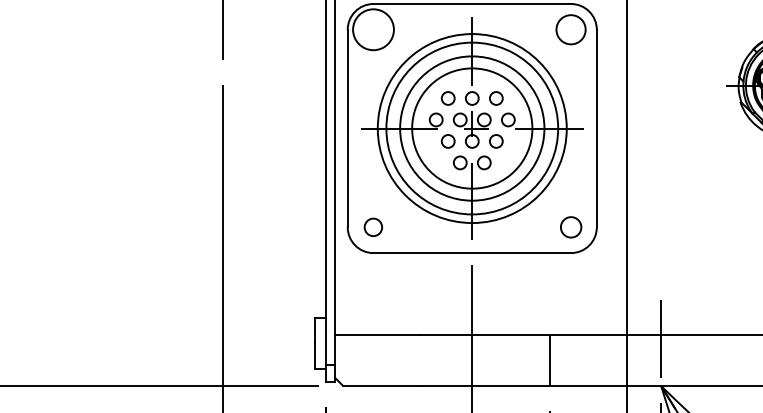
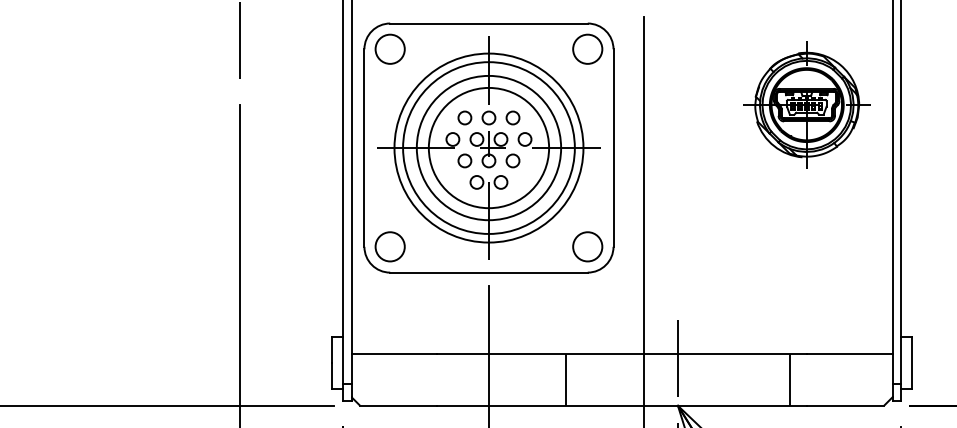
circle: (372, 28) -> (389, 48), size x0.71
circle: (372, 226) -> (389, 246), size x1.67
circle: (570, 226) -> (587, 246), size x1.43

